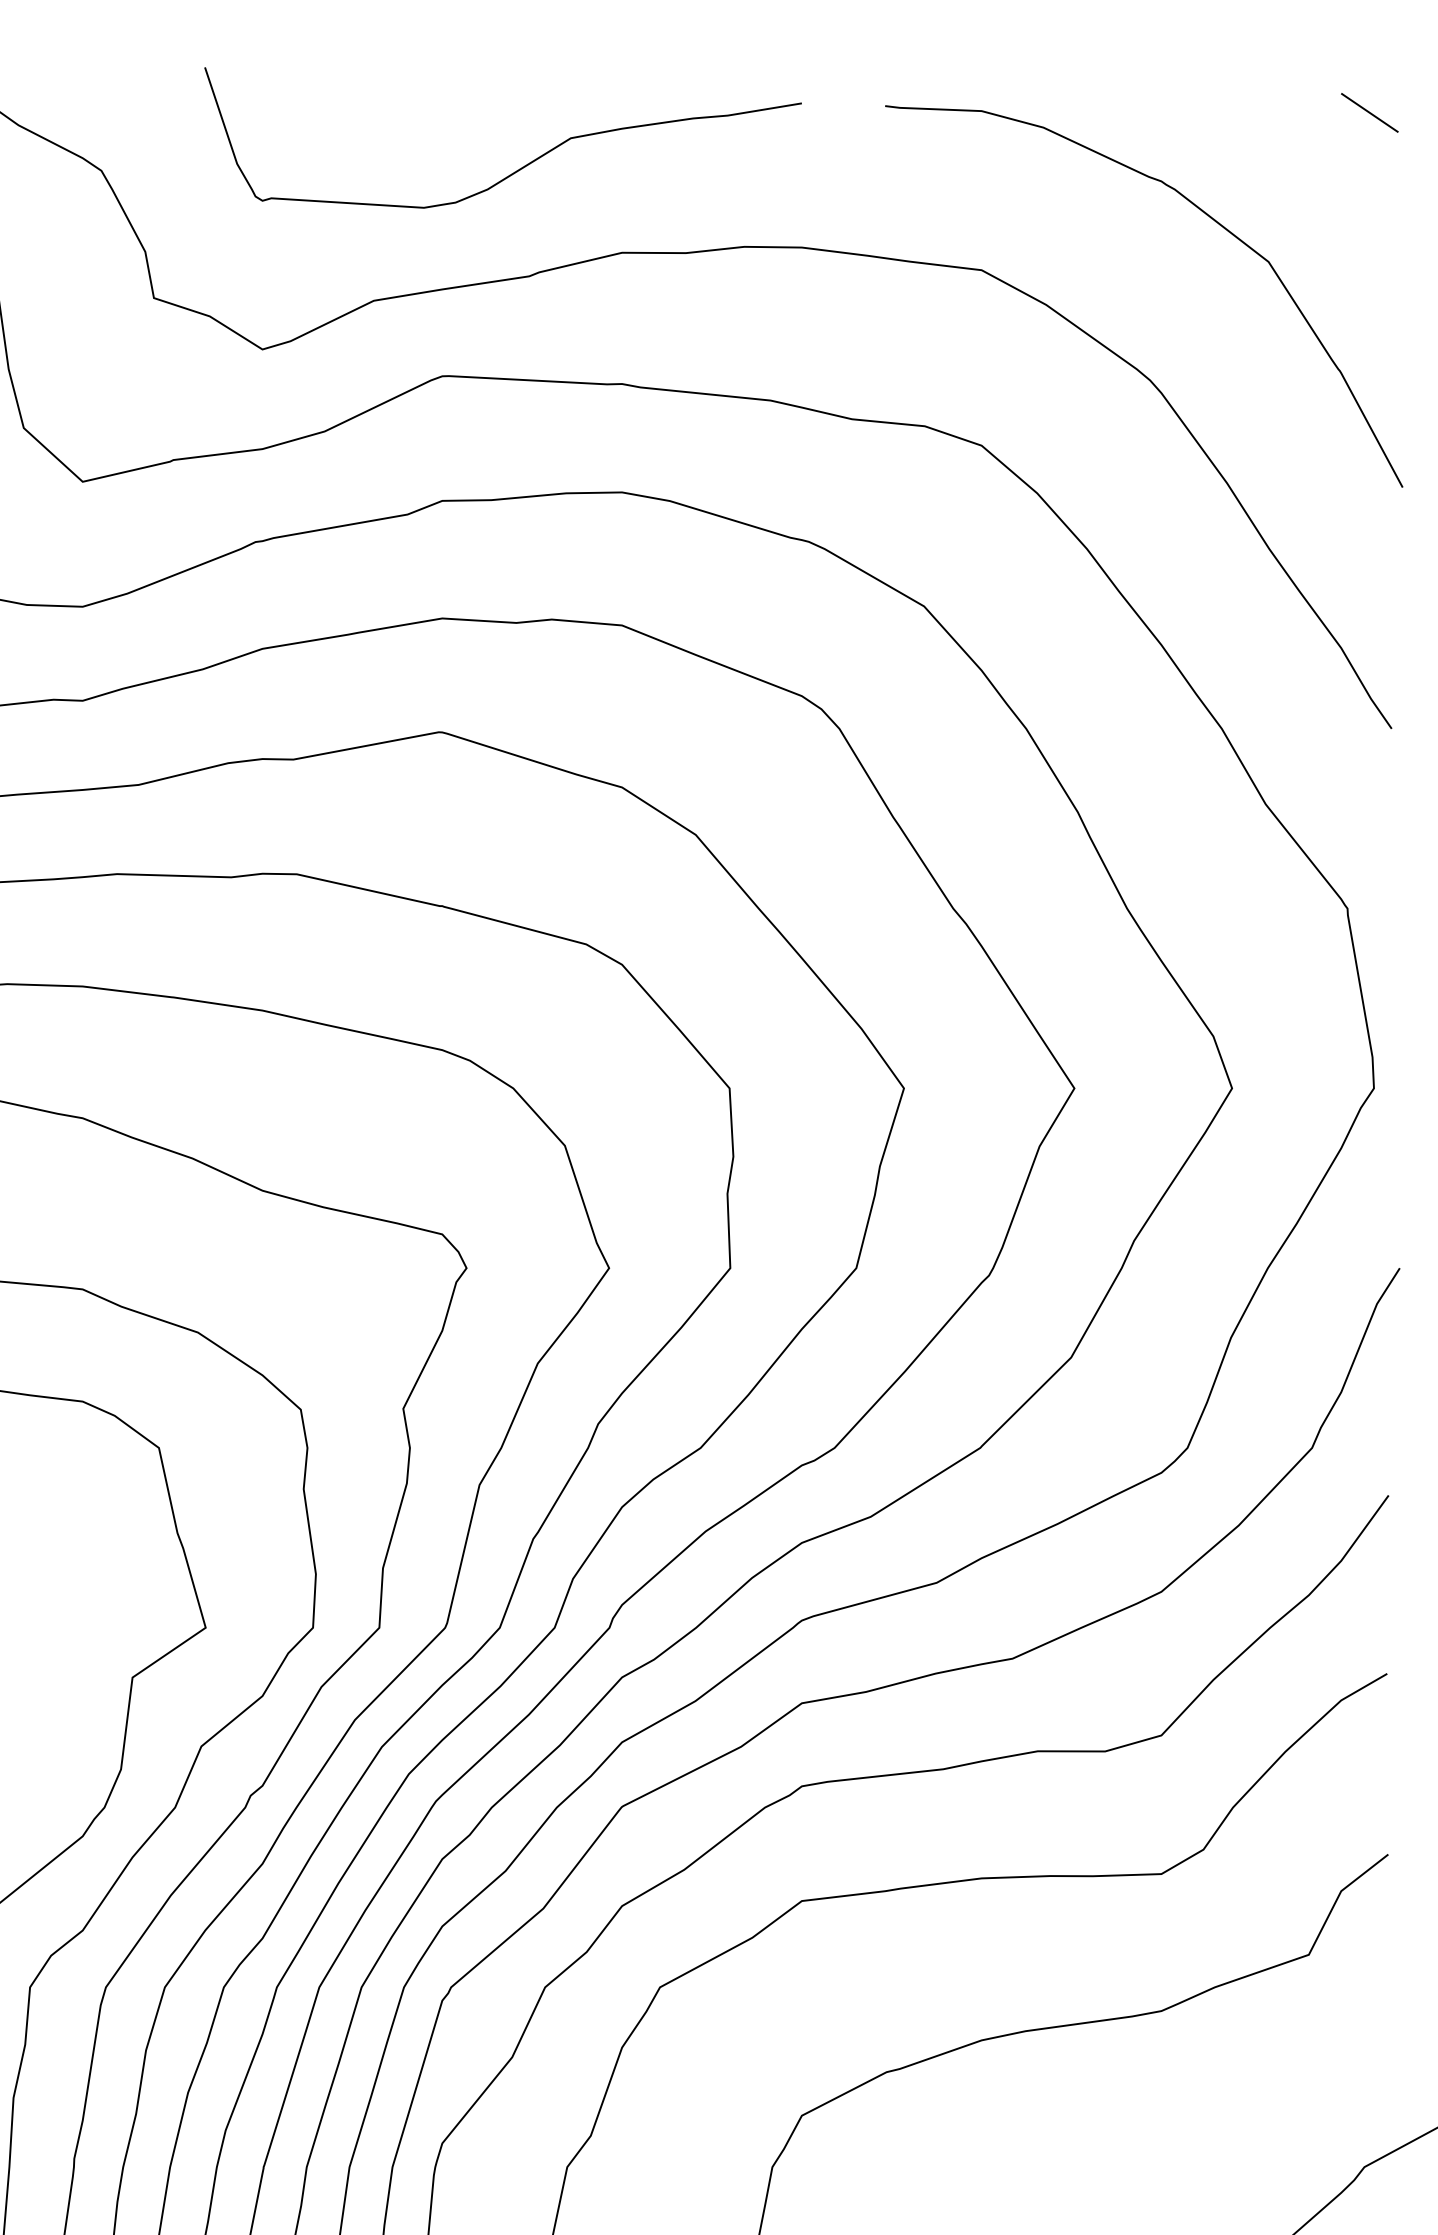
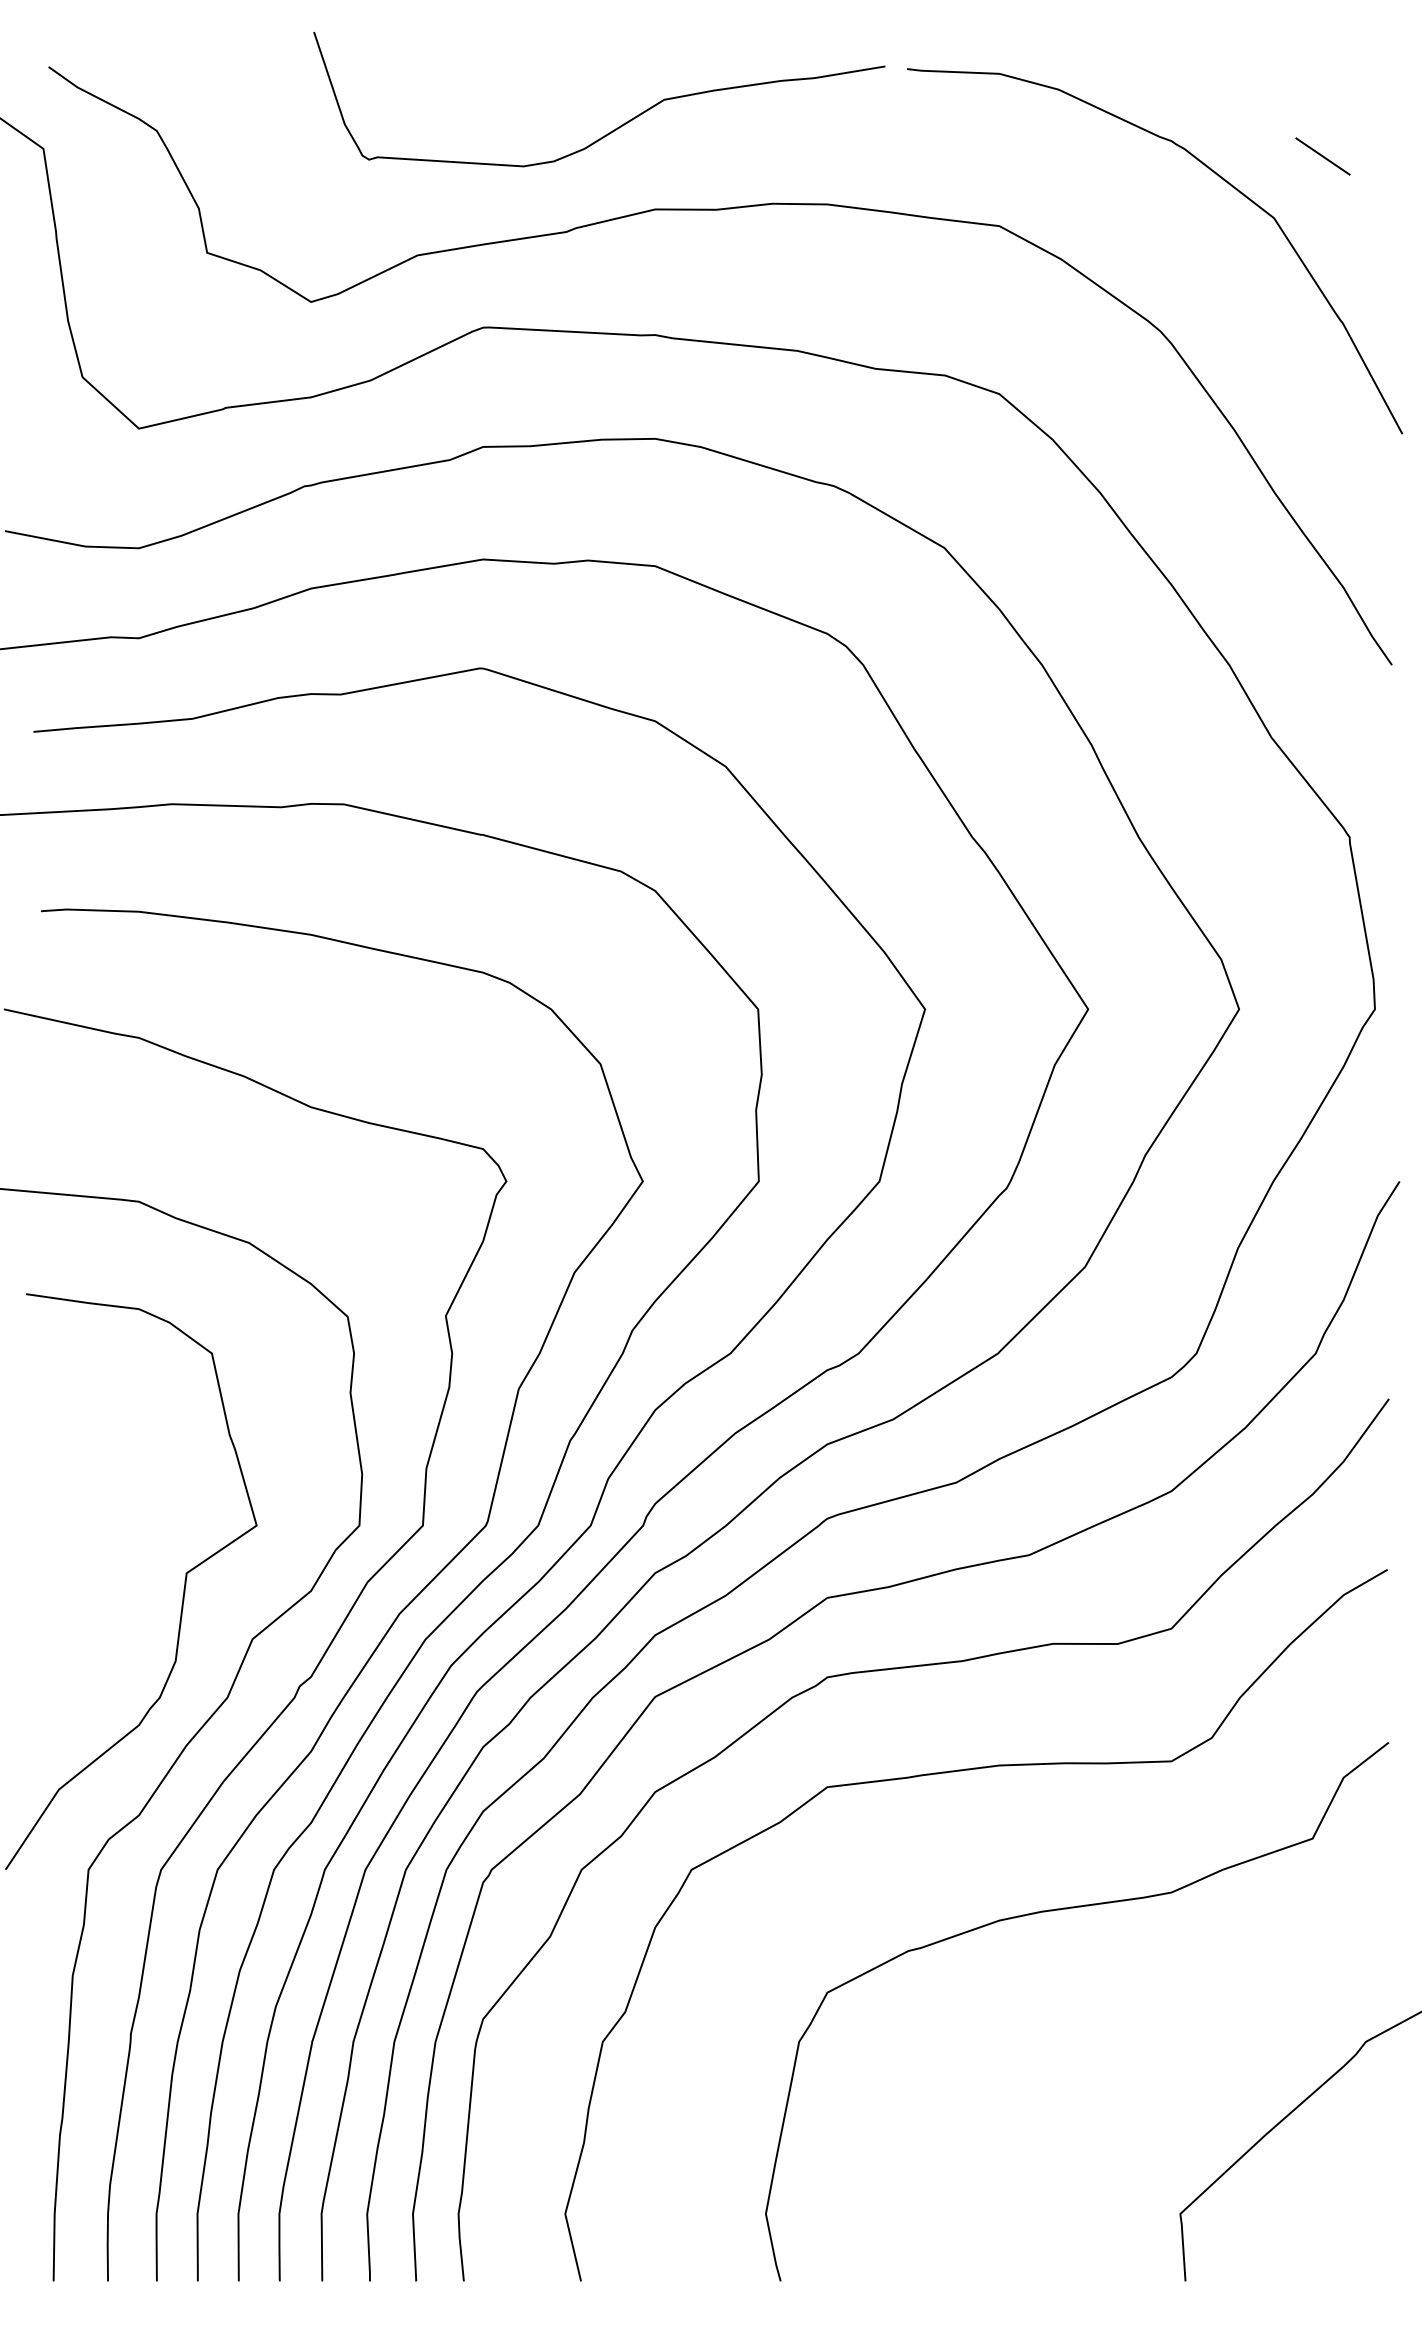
line: (1369, 112) -> (1322, 156), moved
curve: (523, 166) -> (618, 126), moved

